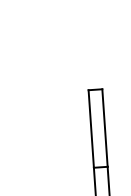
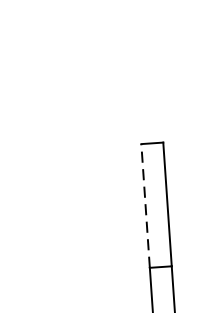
line: (91, 128) -> (145, 205), solid -> dashed

